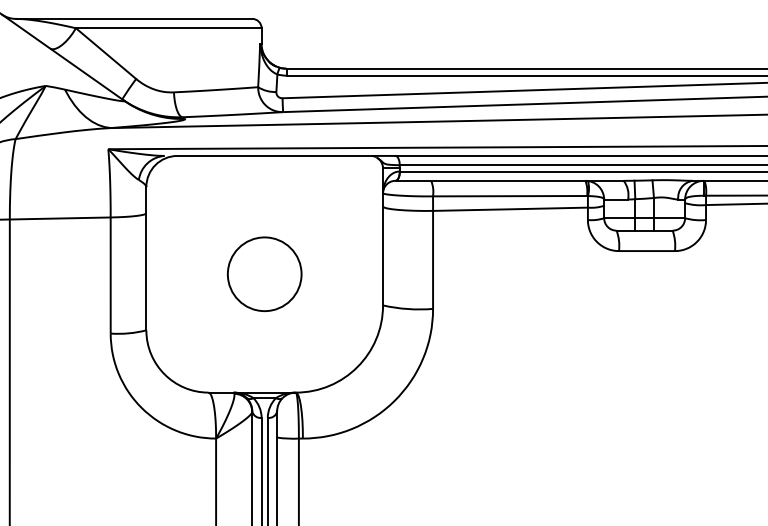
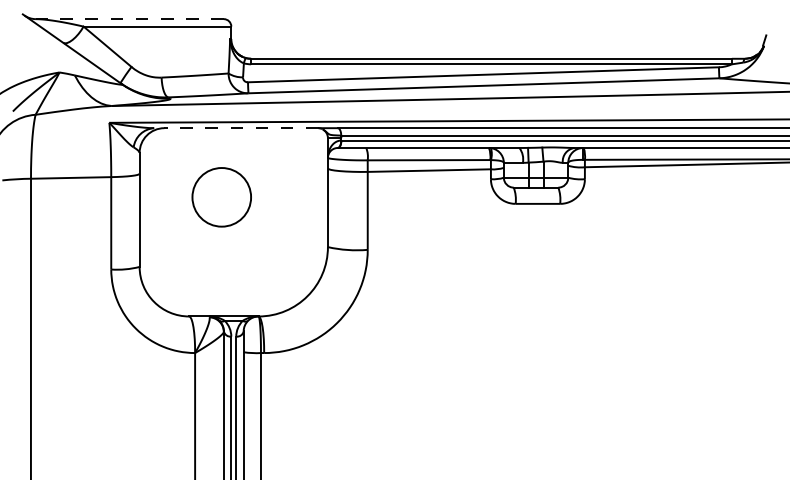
line: (133, 19) -> (129, 19), solid -> dashed
line: (274, 156) -> (241, 128), solid -> dashed
circle: (264, 274) -> (221, 197), moved

